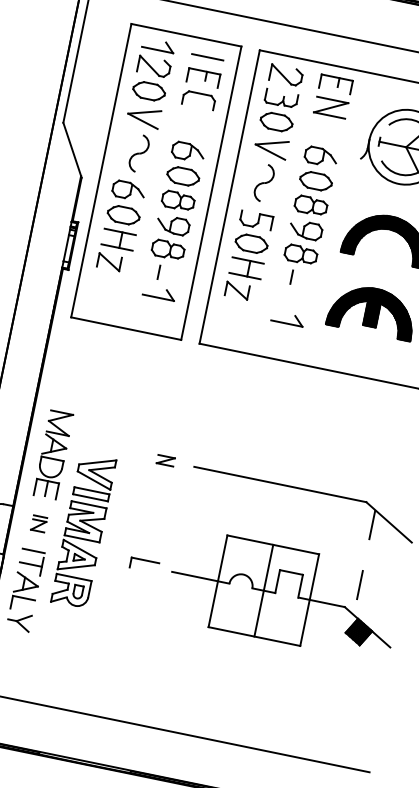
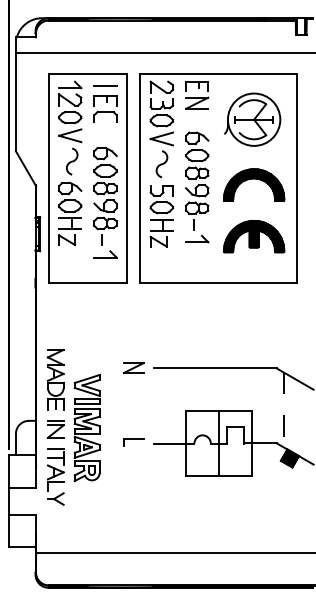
part: (288, 319) -> (197, 239), moved
part: (165, 461) -> (133, 368), size x1.67
part: (38, 524) -> (55, 429), size x1.67

